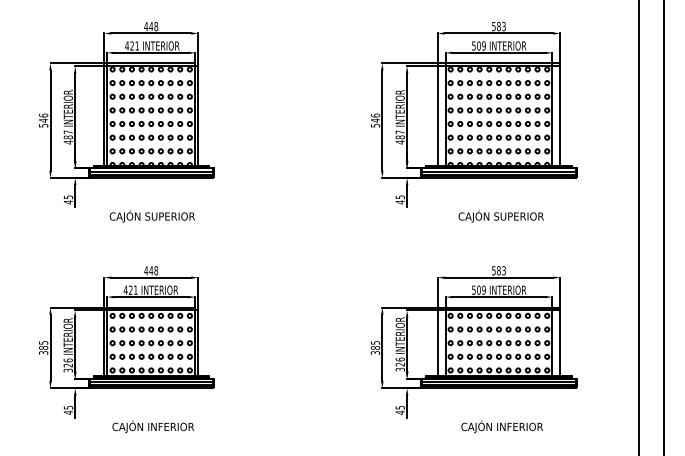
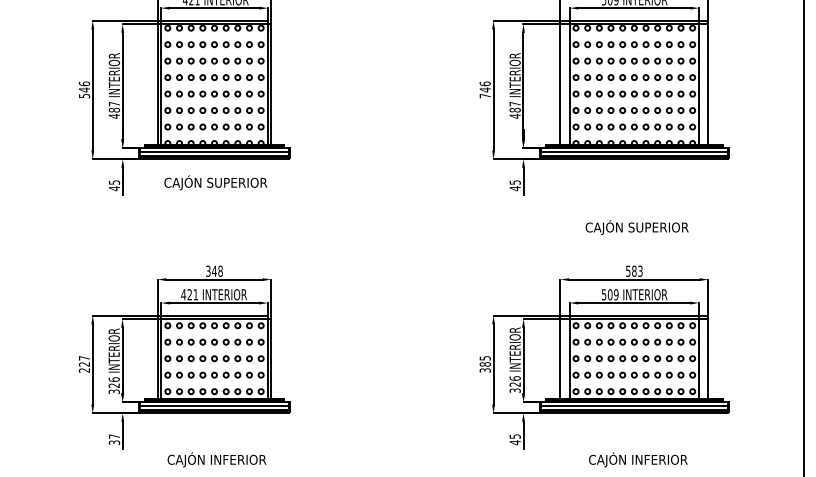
text: (375, 125) -> (485, 95), 546 -> 746
text: (151, 216) -> (214, 182), moved
text: (500, 216) -> (636, 227), moved
text: (146, 270) -> (208, 270), 448 -> 348
text: (43, 347) -> (84, 363), 385 -> 227
text: (68, 410) -> (114, 440), 45 -> 37

